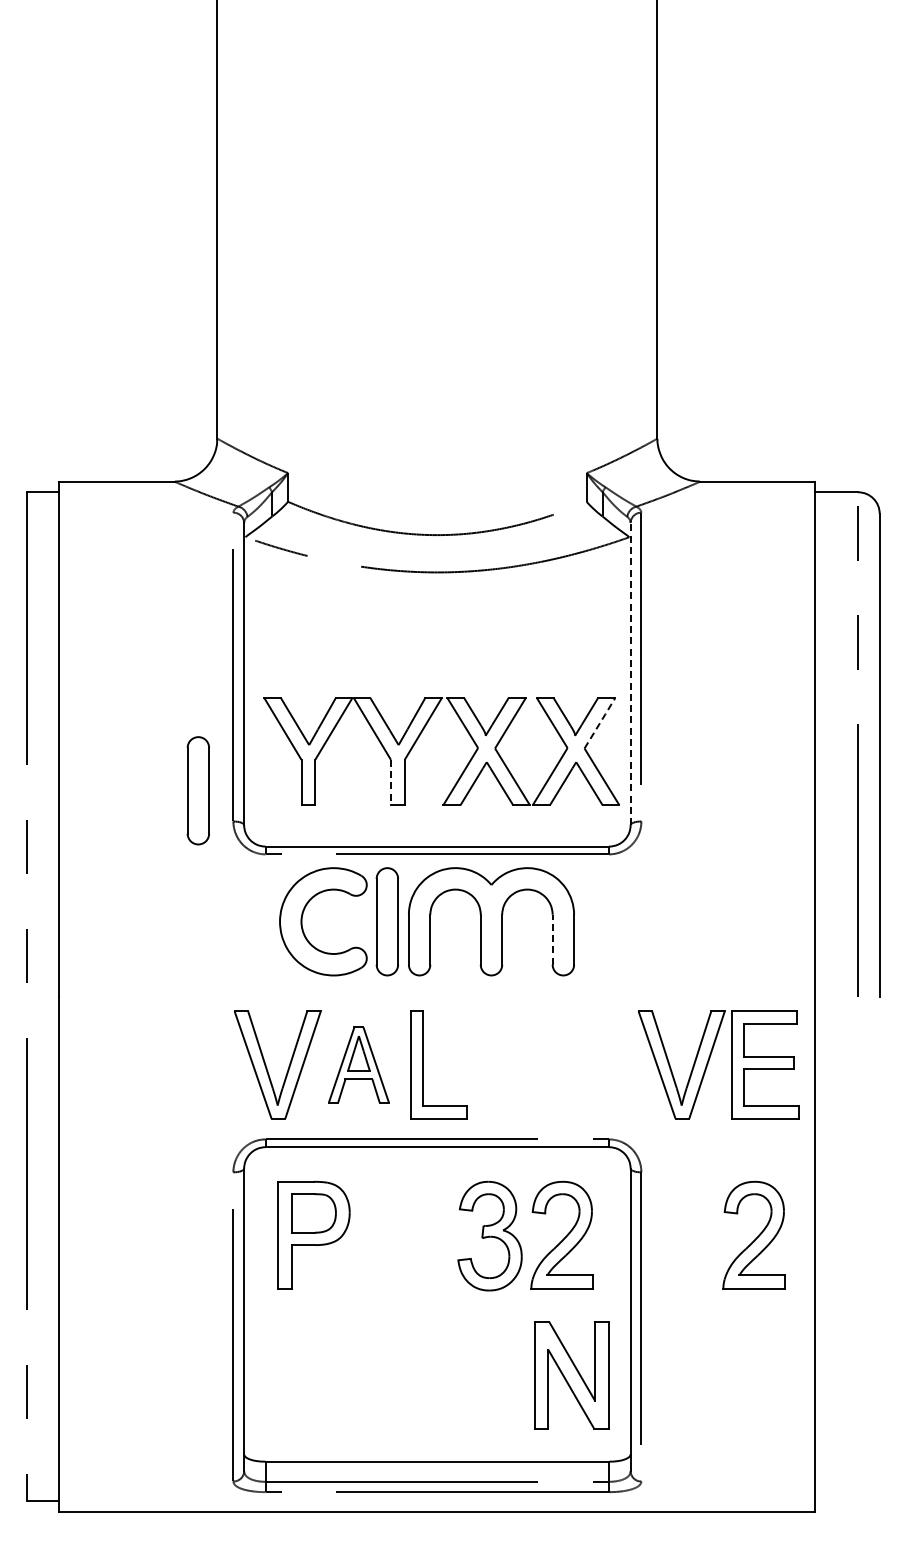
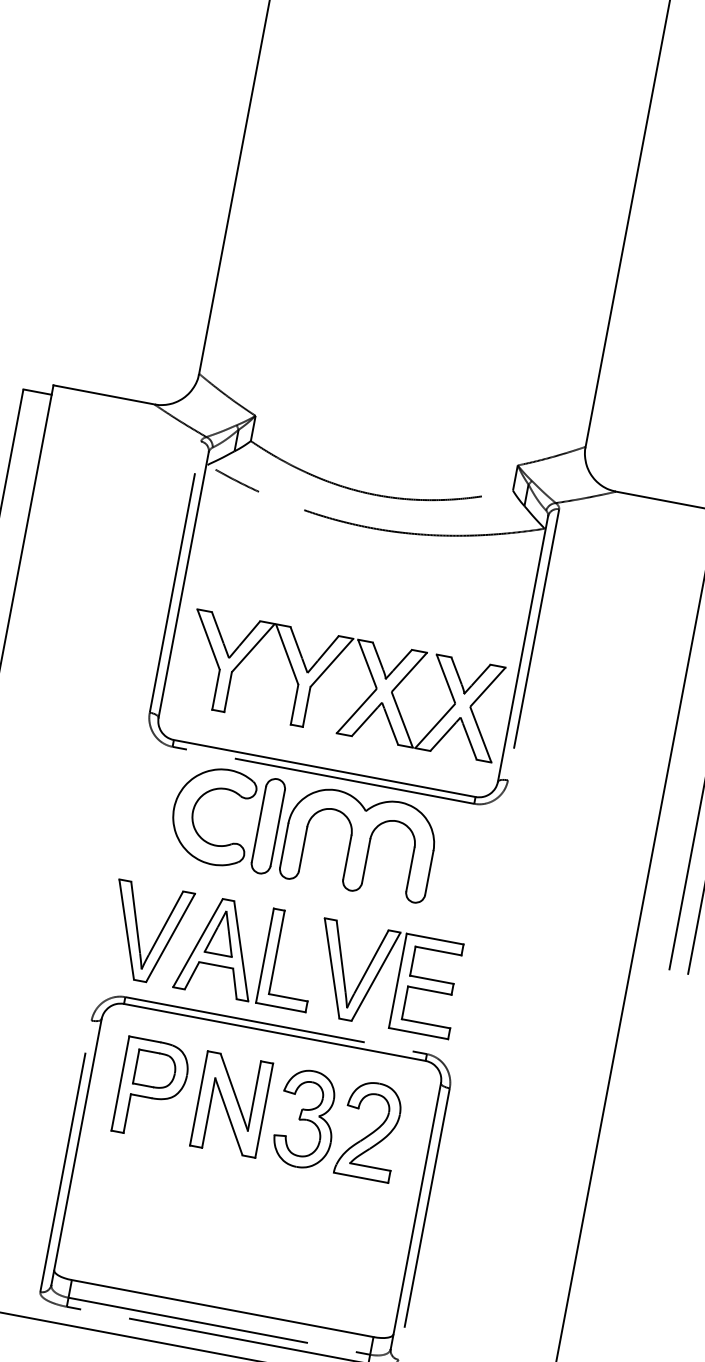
line: (630, 673) -> (522, 648), dashed -> solid
line: (600, 722) -> (488, 686), dashed -> solid
line: (390, 782) -> (294, 704), dashed -> solid
part: (197, 790) -> (123, 679), removed
line: (552, 939) -> (410, 869), dashed -> solid
part: (709, 1061) -> (378, 974), moved
part: (358, 1064) -> (219, 946), size x1.43
part: (753, 1234) -> (537, 1161), removed
part: (571, 1375) -> (231, 1104), moved

